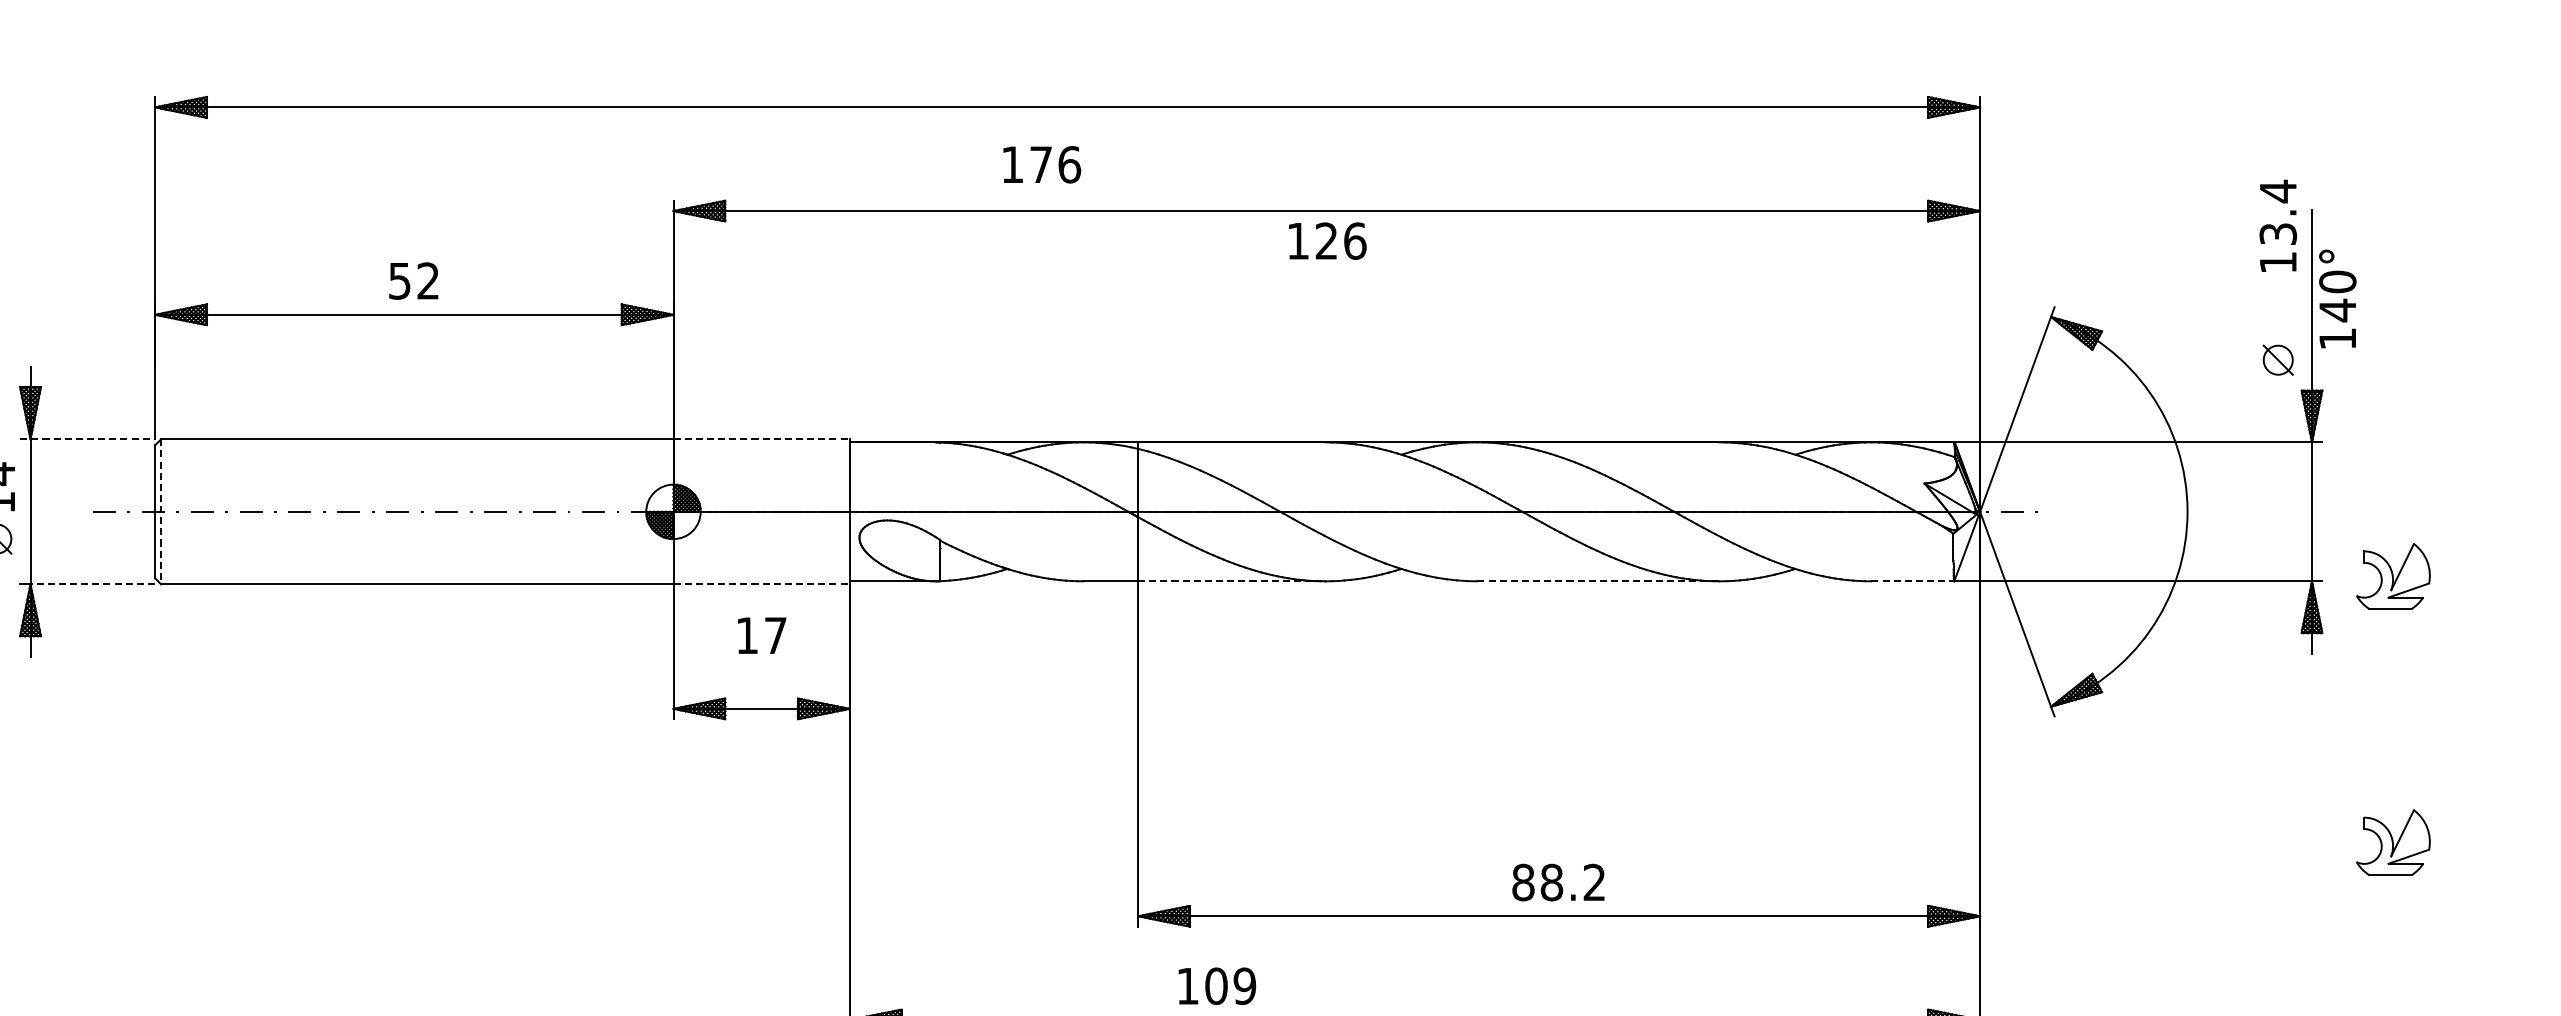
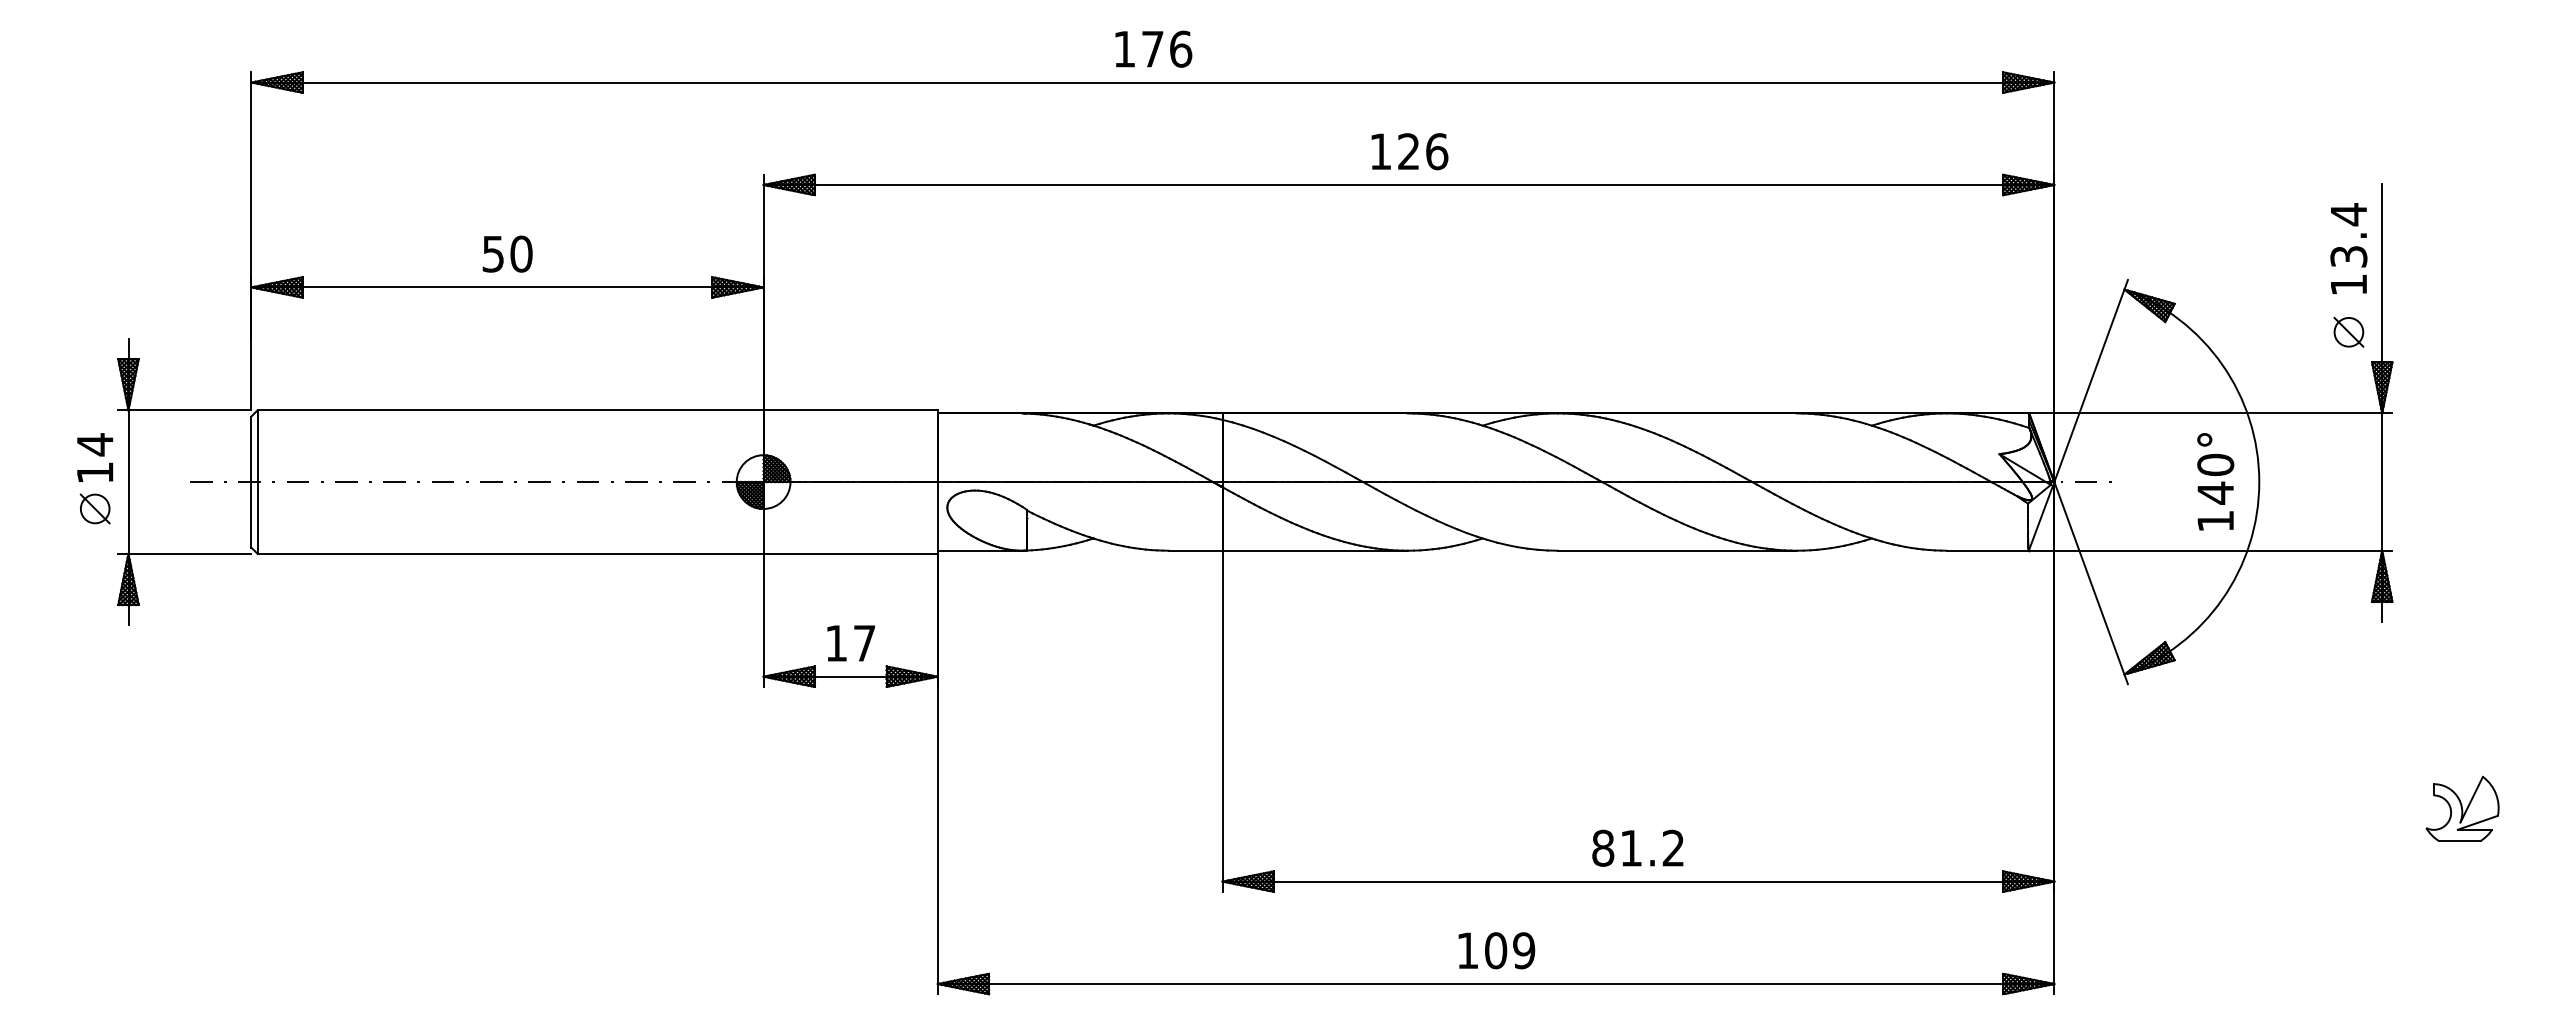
text: (1041, 164) -> (1153, 48), moved
text: (2277, 225) -> (2348, 248), moved
text: (1327, 240) -> (1409, 151), moved
text: (428, 280) -> (521, 253), 52 -> 50
text: (2337, 298) -> (2215, 481), moved
line: (87, 439) -> (184, 410), dashed -> solid
line: (762, 439) -> (851, 410), dashed -> solid
line: (161, 512) -> (257, 482), dashed -> solid
part: (2393, 576) -> (2462, 545), removed
line: (1232, 581) -> (1315, 550), dashed -> solid
line: (1598, 581) -> (1677, 550), dashed -> solid
line: (1912, 581) -> (1987, 550), dashed -> solid
line: (92, 584) -> (189, 553), dashed -> solid
line: (762, 584) -> (851, 553), dashed -> solid
text: (761, 635) -> (850, 643), moved
text: (1552, 881) -> (1631, 847), 88.2 -> 81.2
text: (1216, 986) -> (1496, 950), moved

